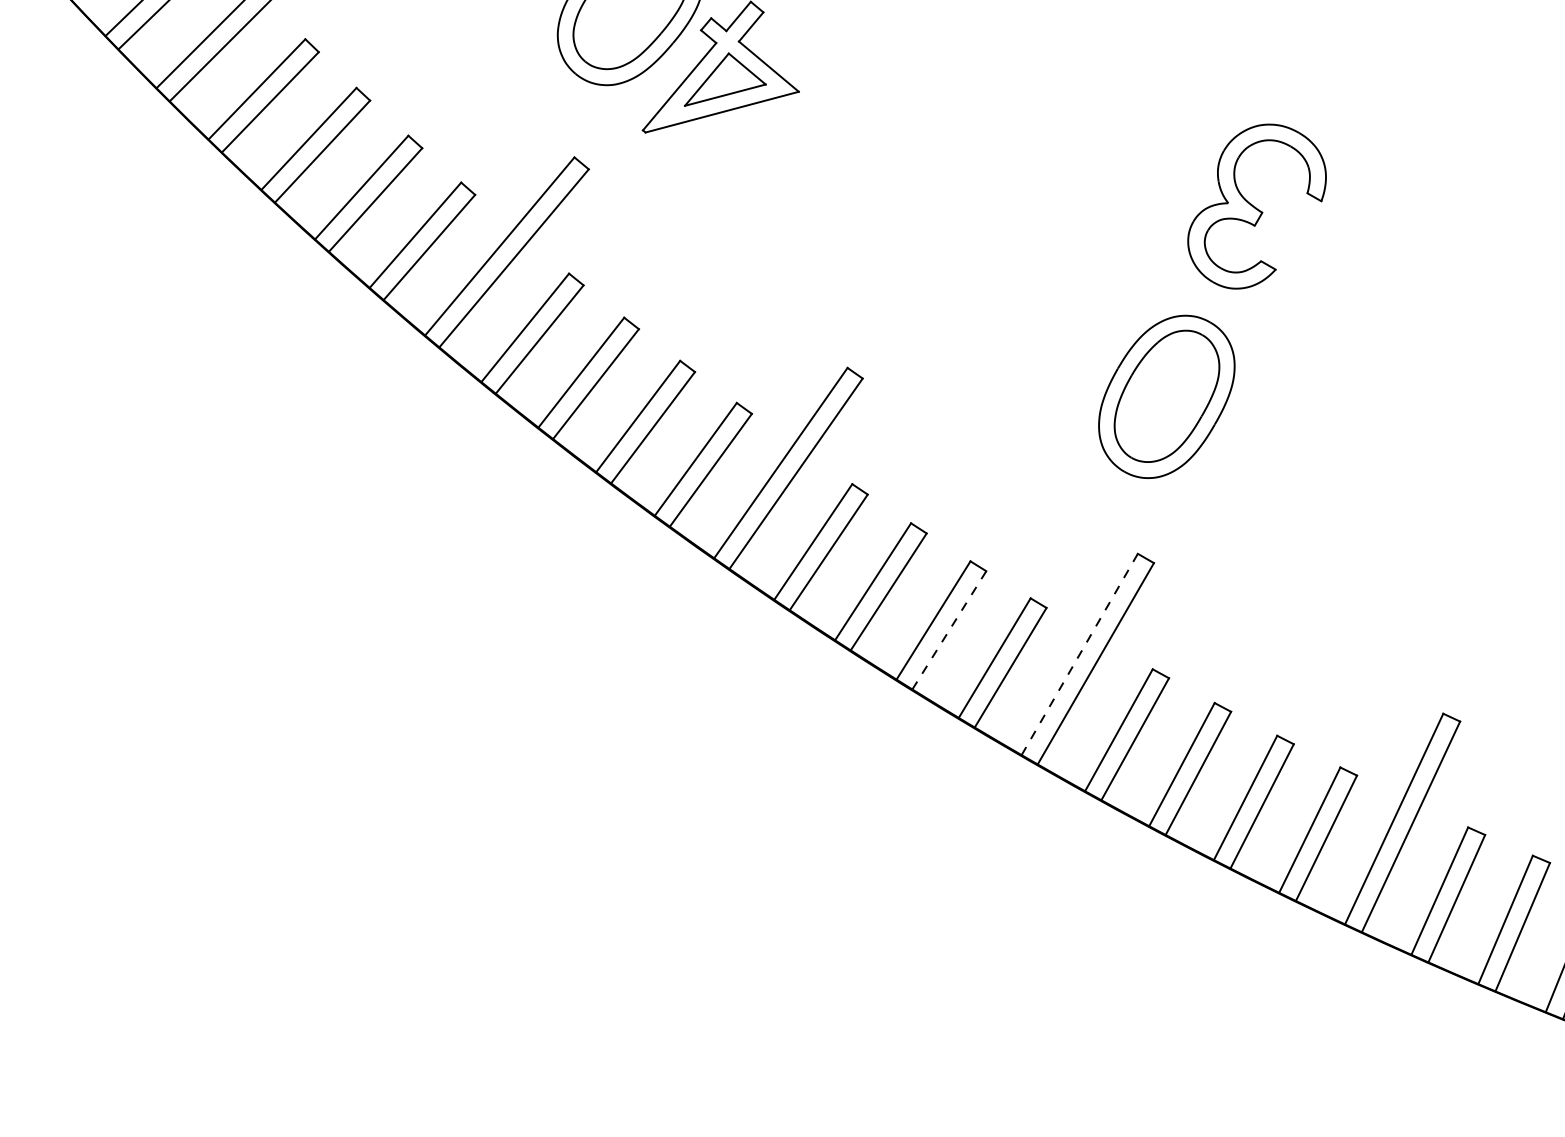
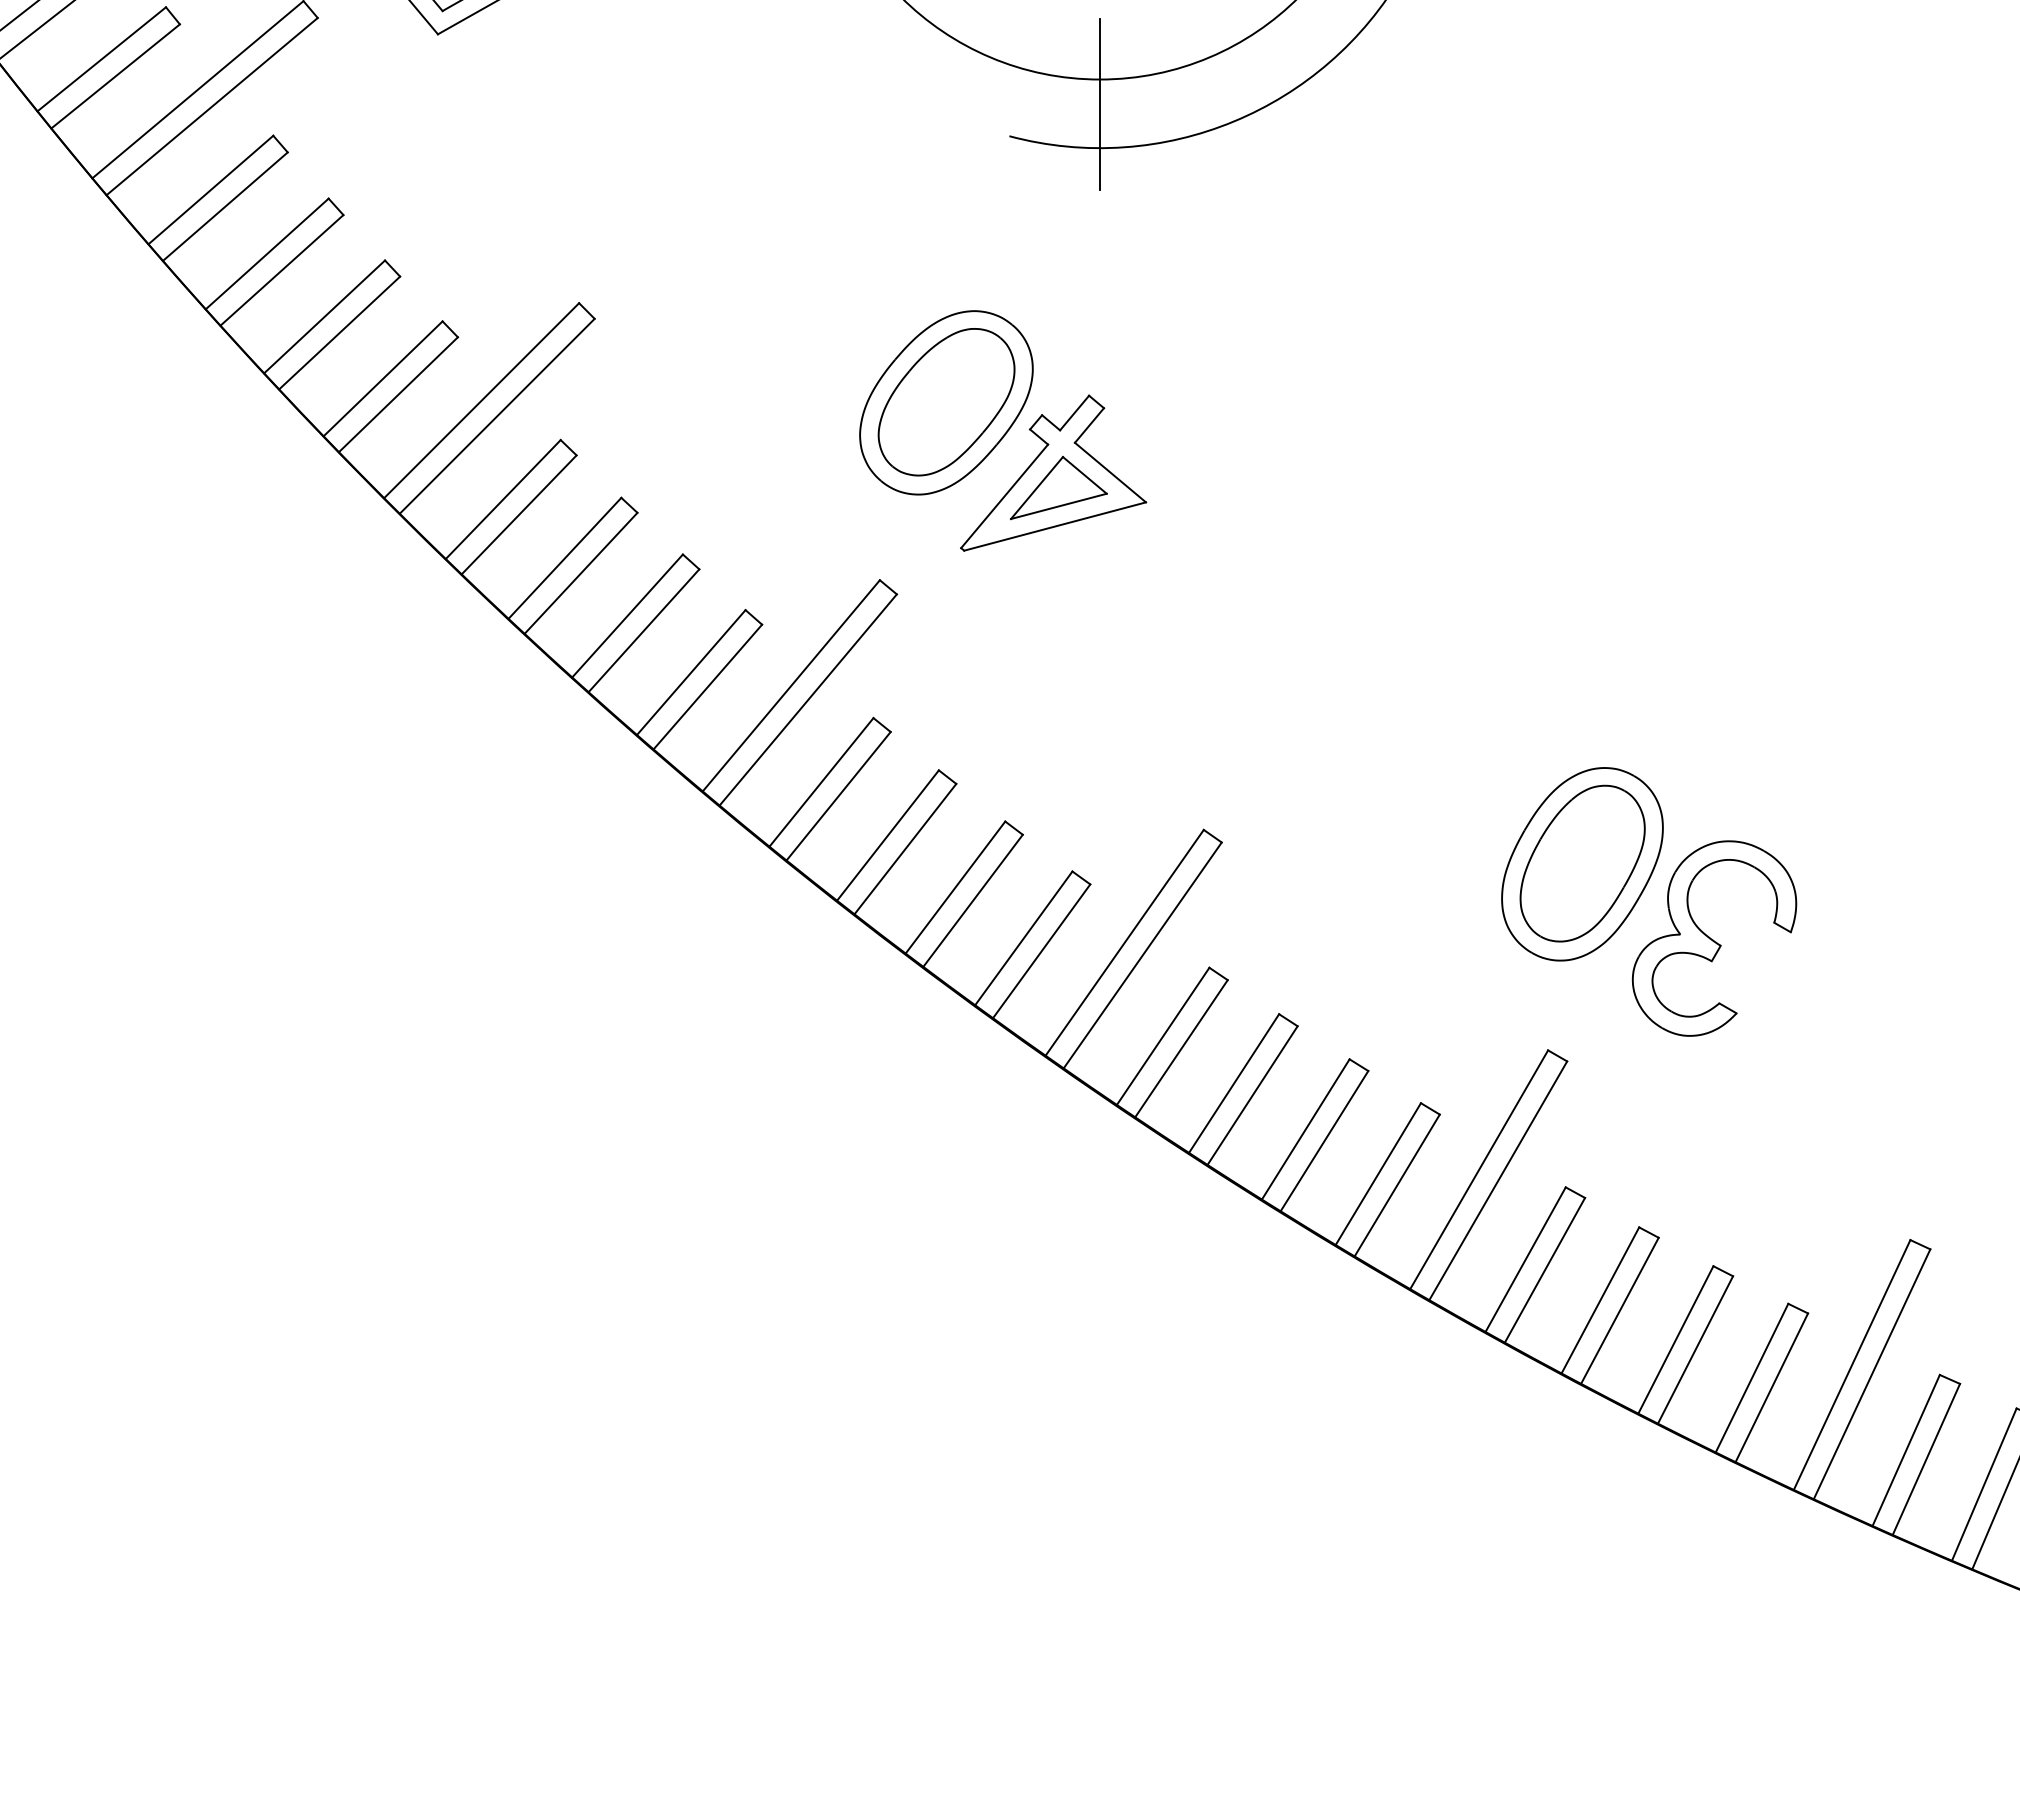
part: (1257, 206) -> (1714, 938), moved
line: (949, 630) -> (1324, 1141), dashed -> solid
line: (1080, 654) -> (1479, 1169), dashed -> solid

